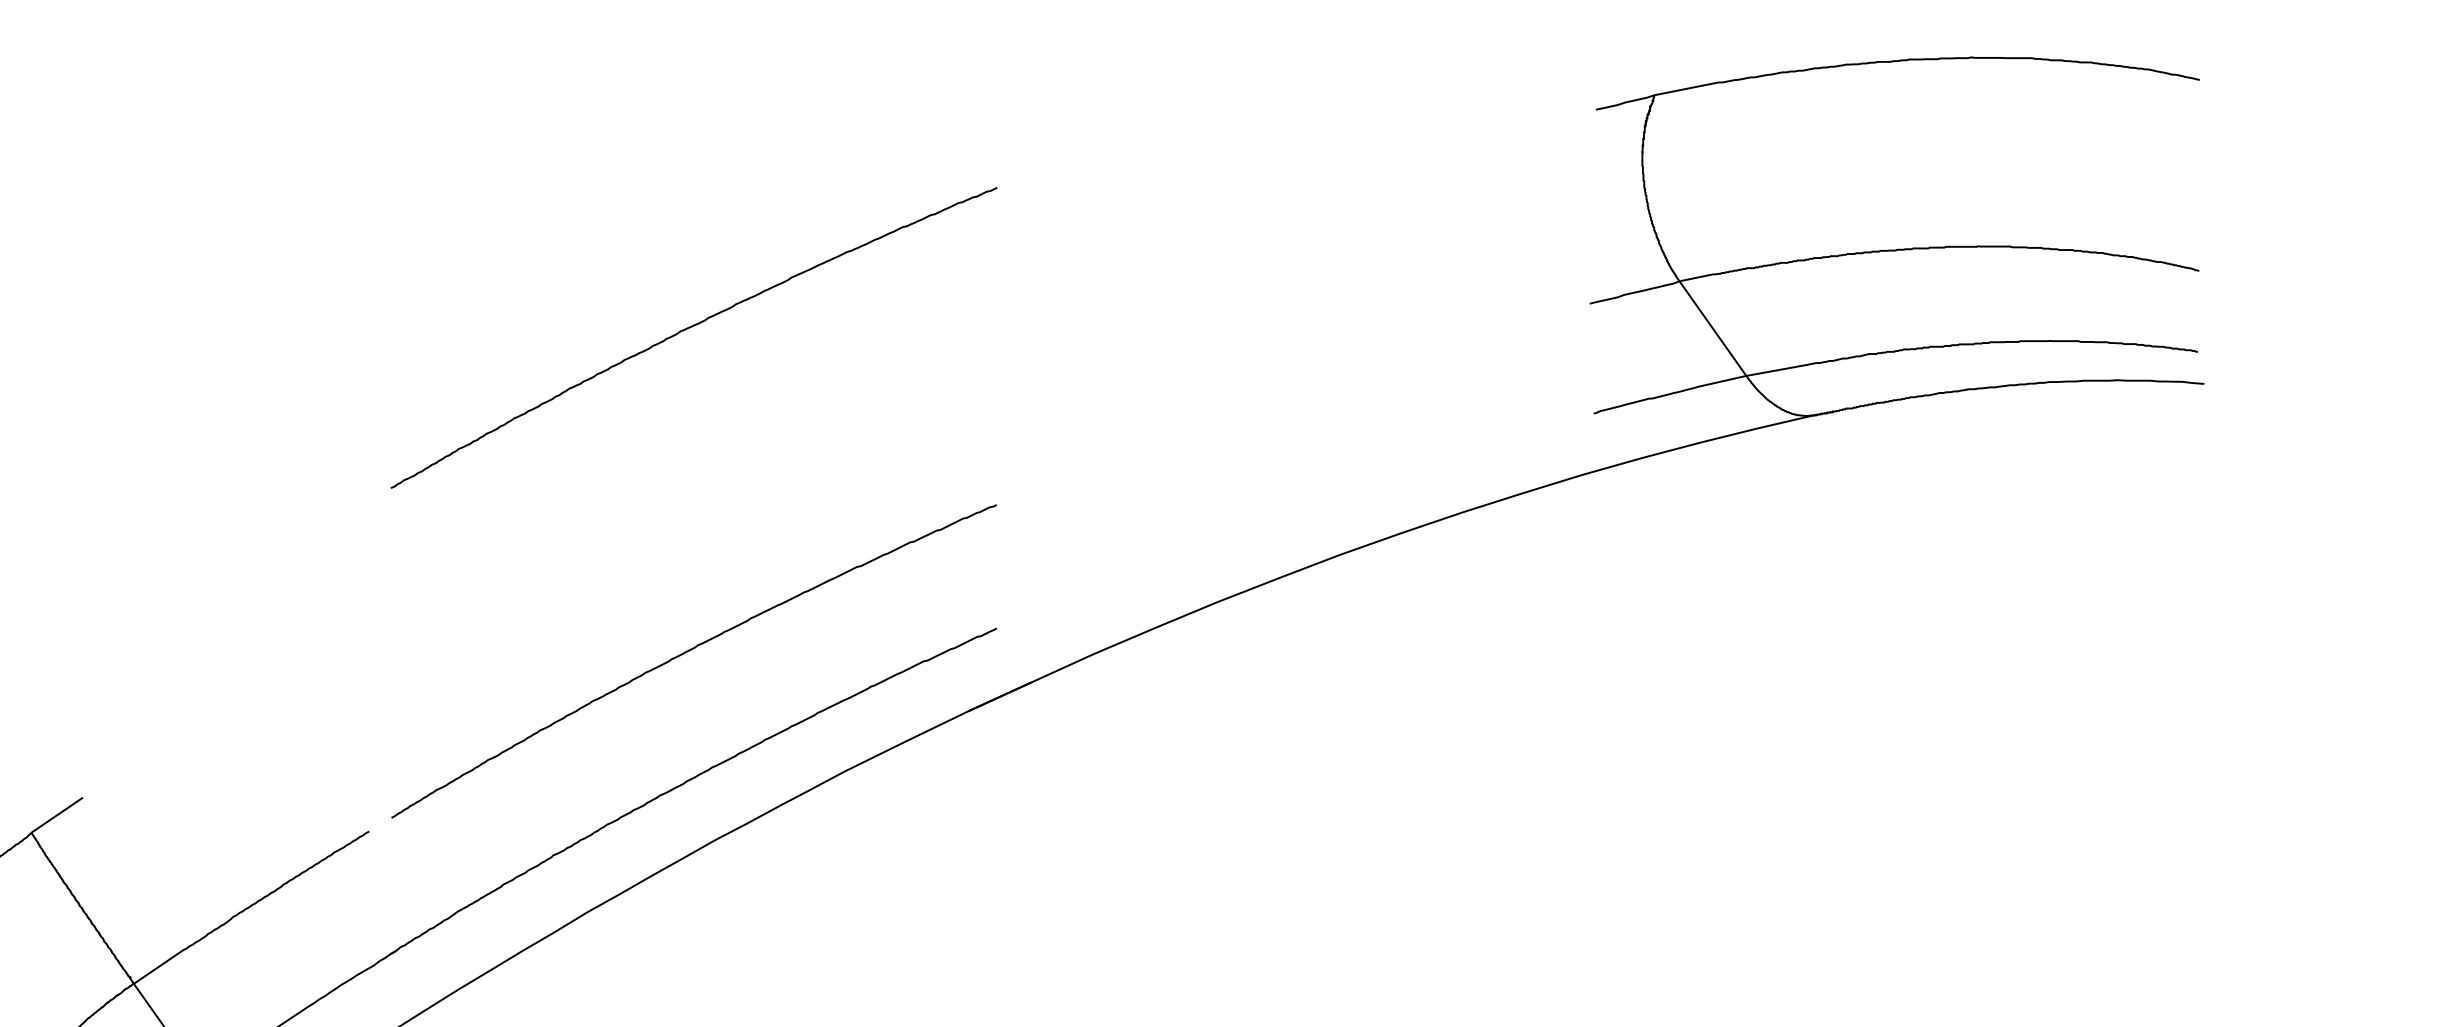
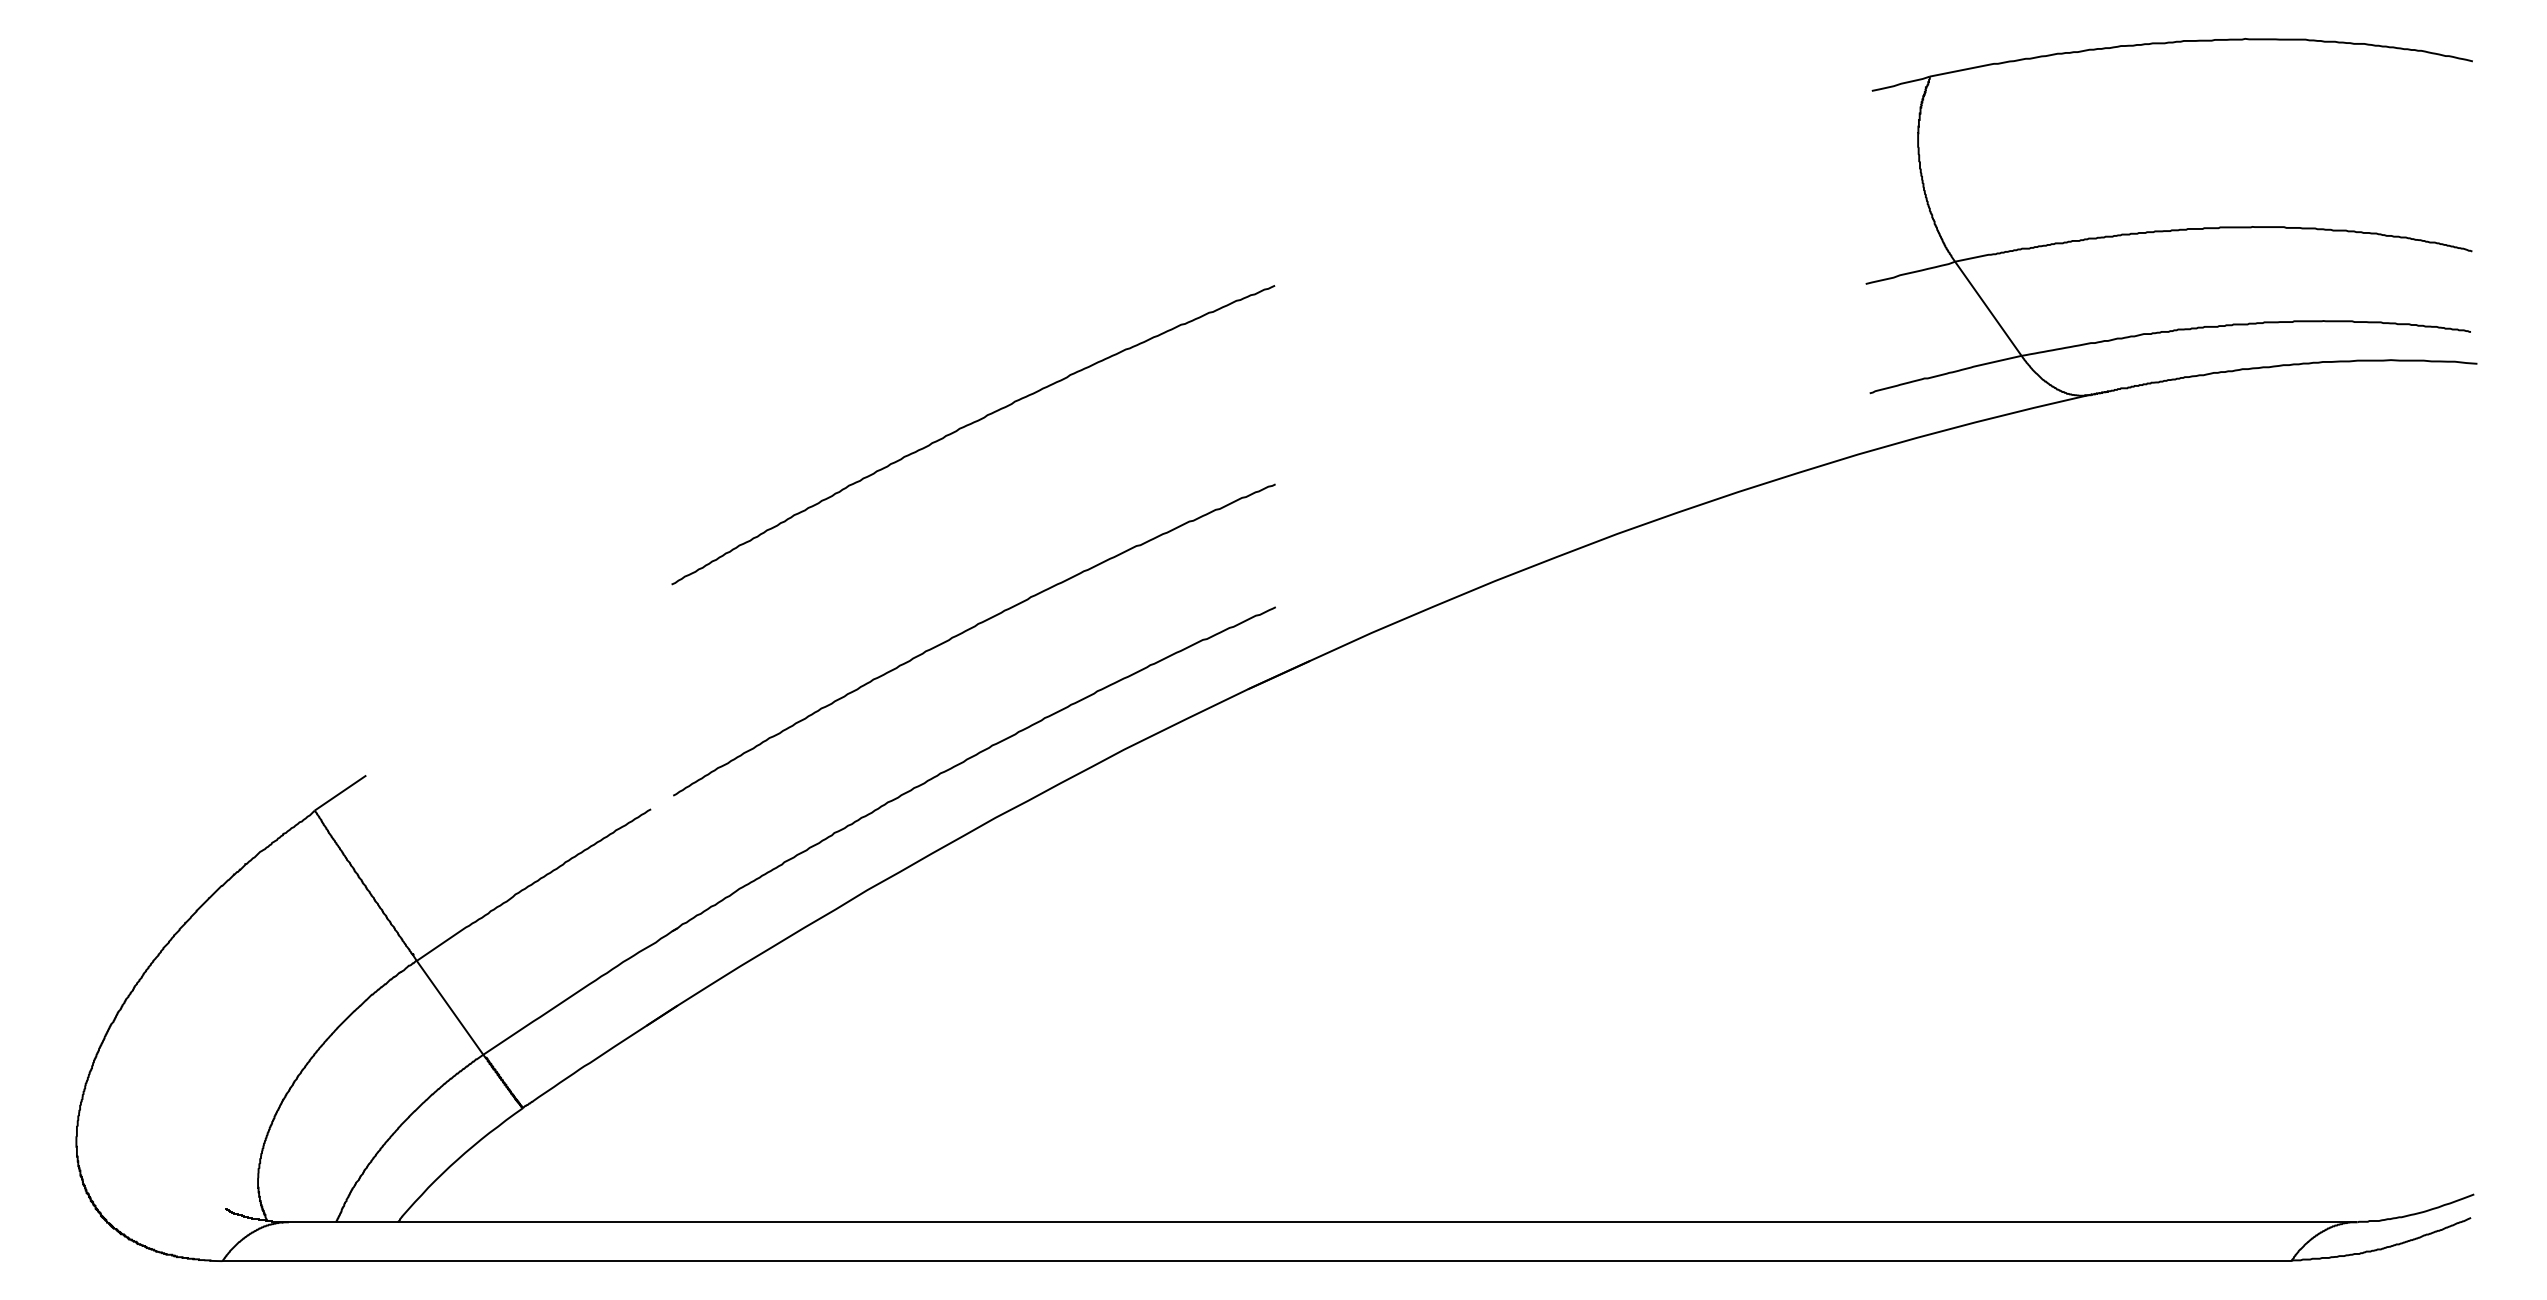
curve: (690, 328) -> (969, 425), moved

